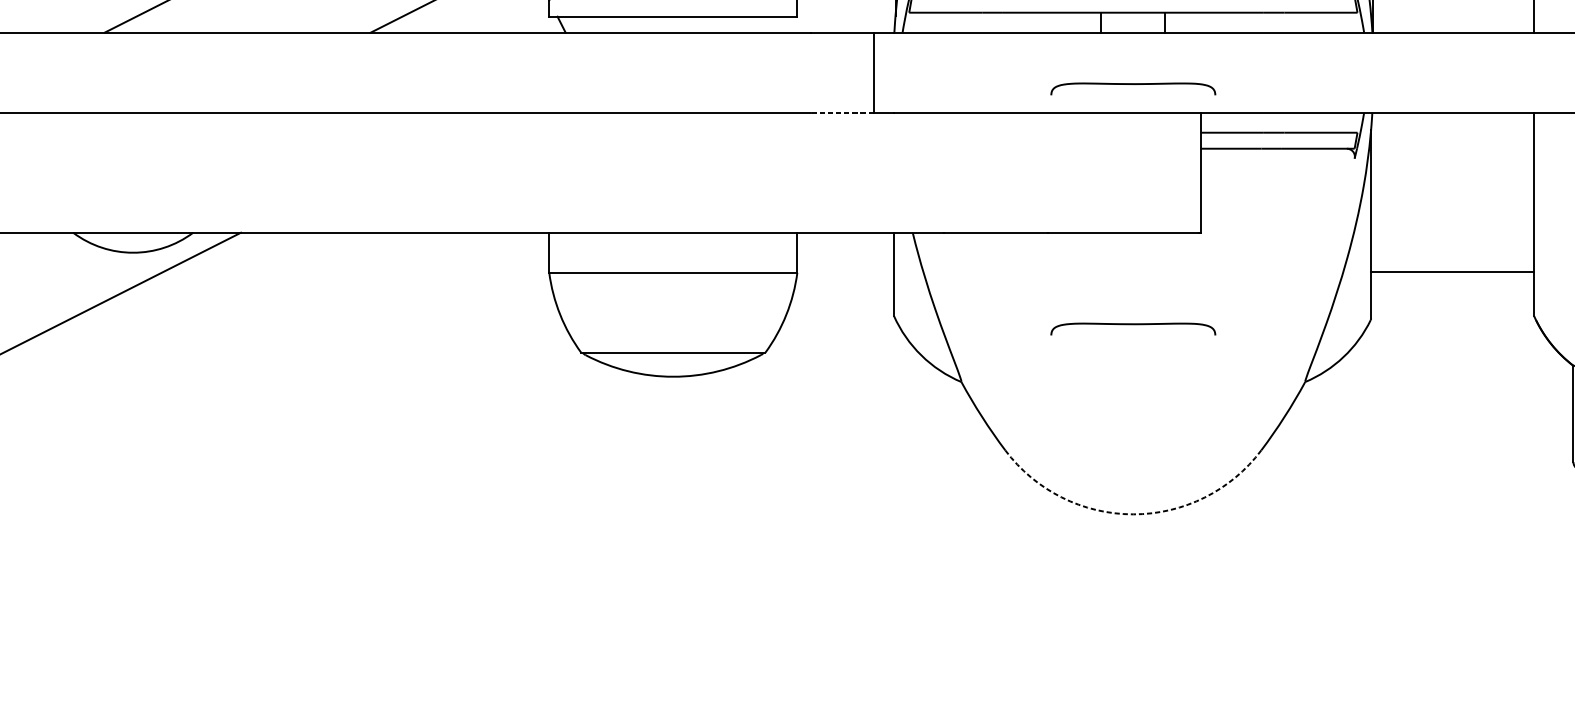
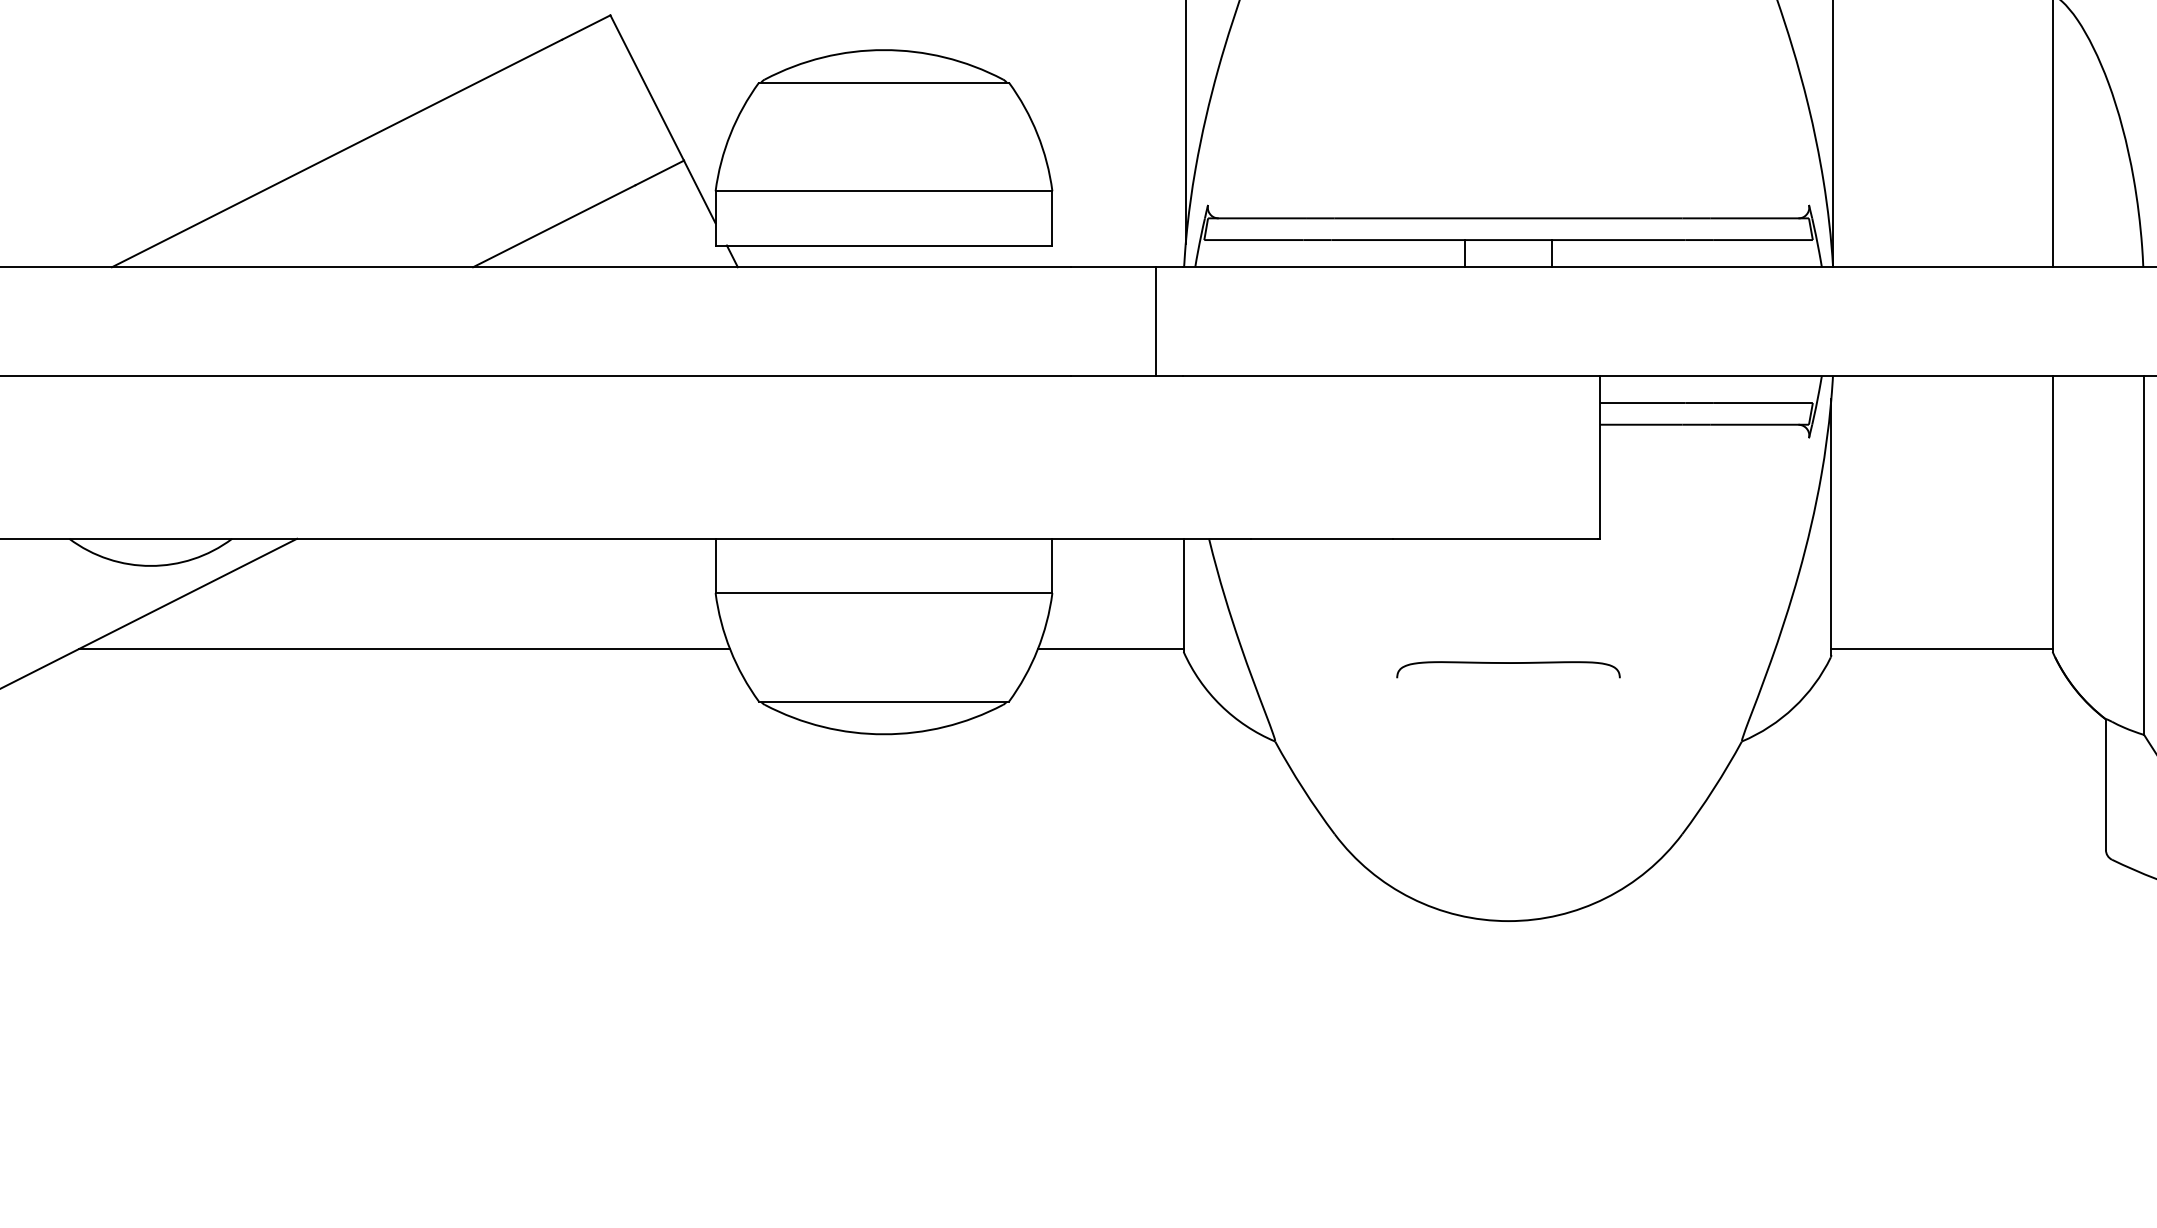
curve: (1133, 84) -> (1508, 337), removed
line: (842, 112) -> (1113, 375), dashed -> solid
line: (1452, 272) -> (1941, 649), moved
line: (320, 314) -> (404, 649), added
line: (840, 314) -> (1110, 649), added
arc: (1133, 514) -> (1508, 921), dashed -> solid

